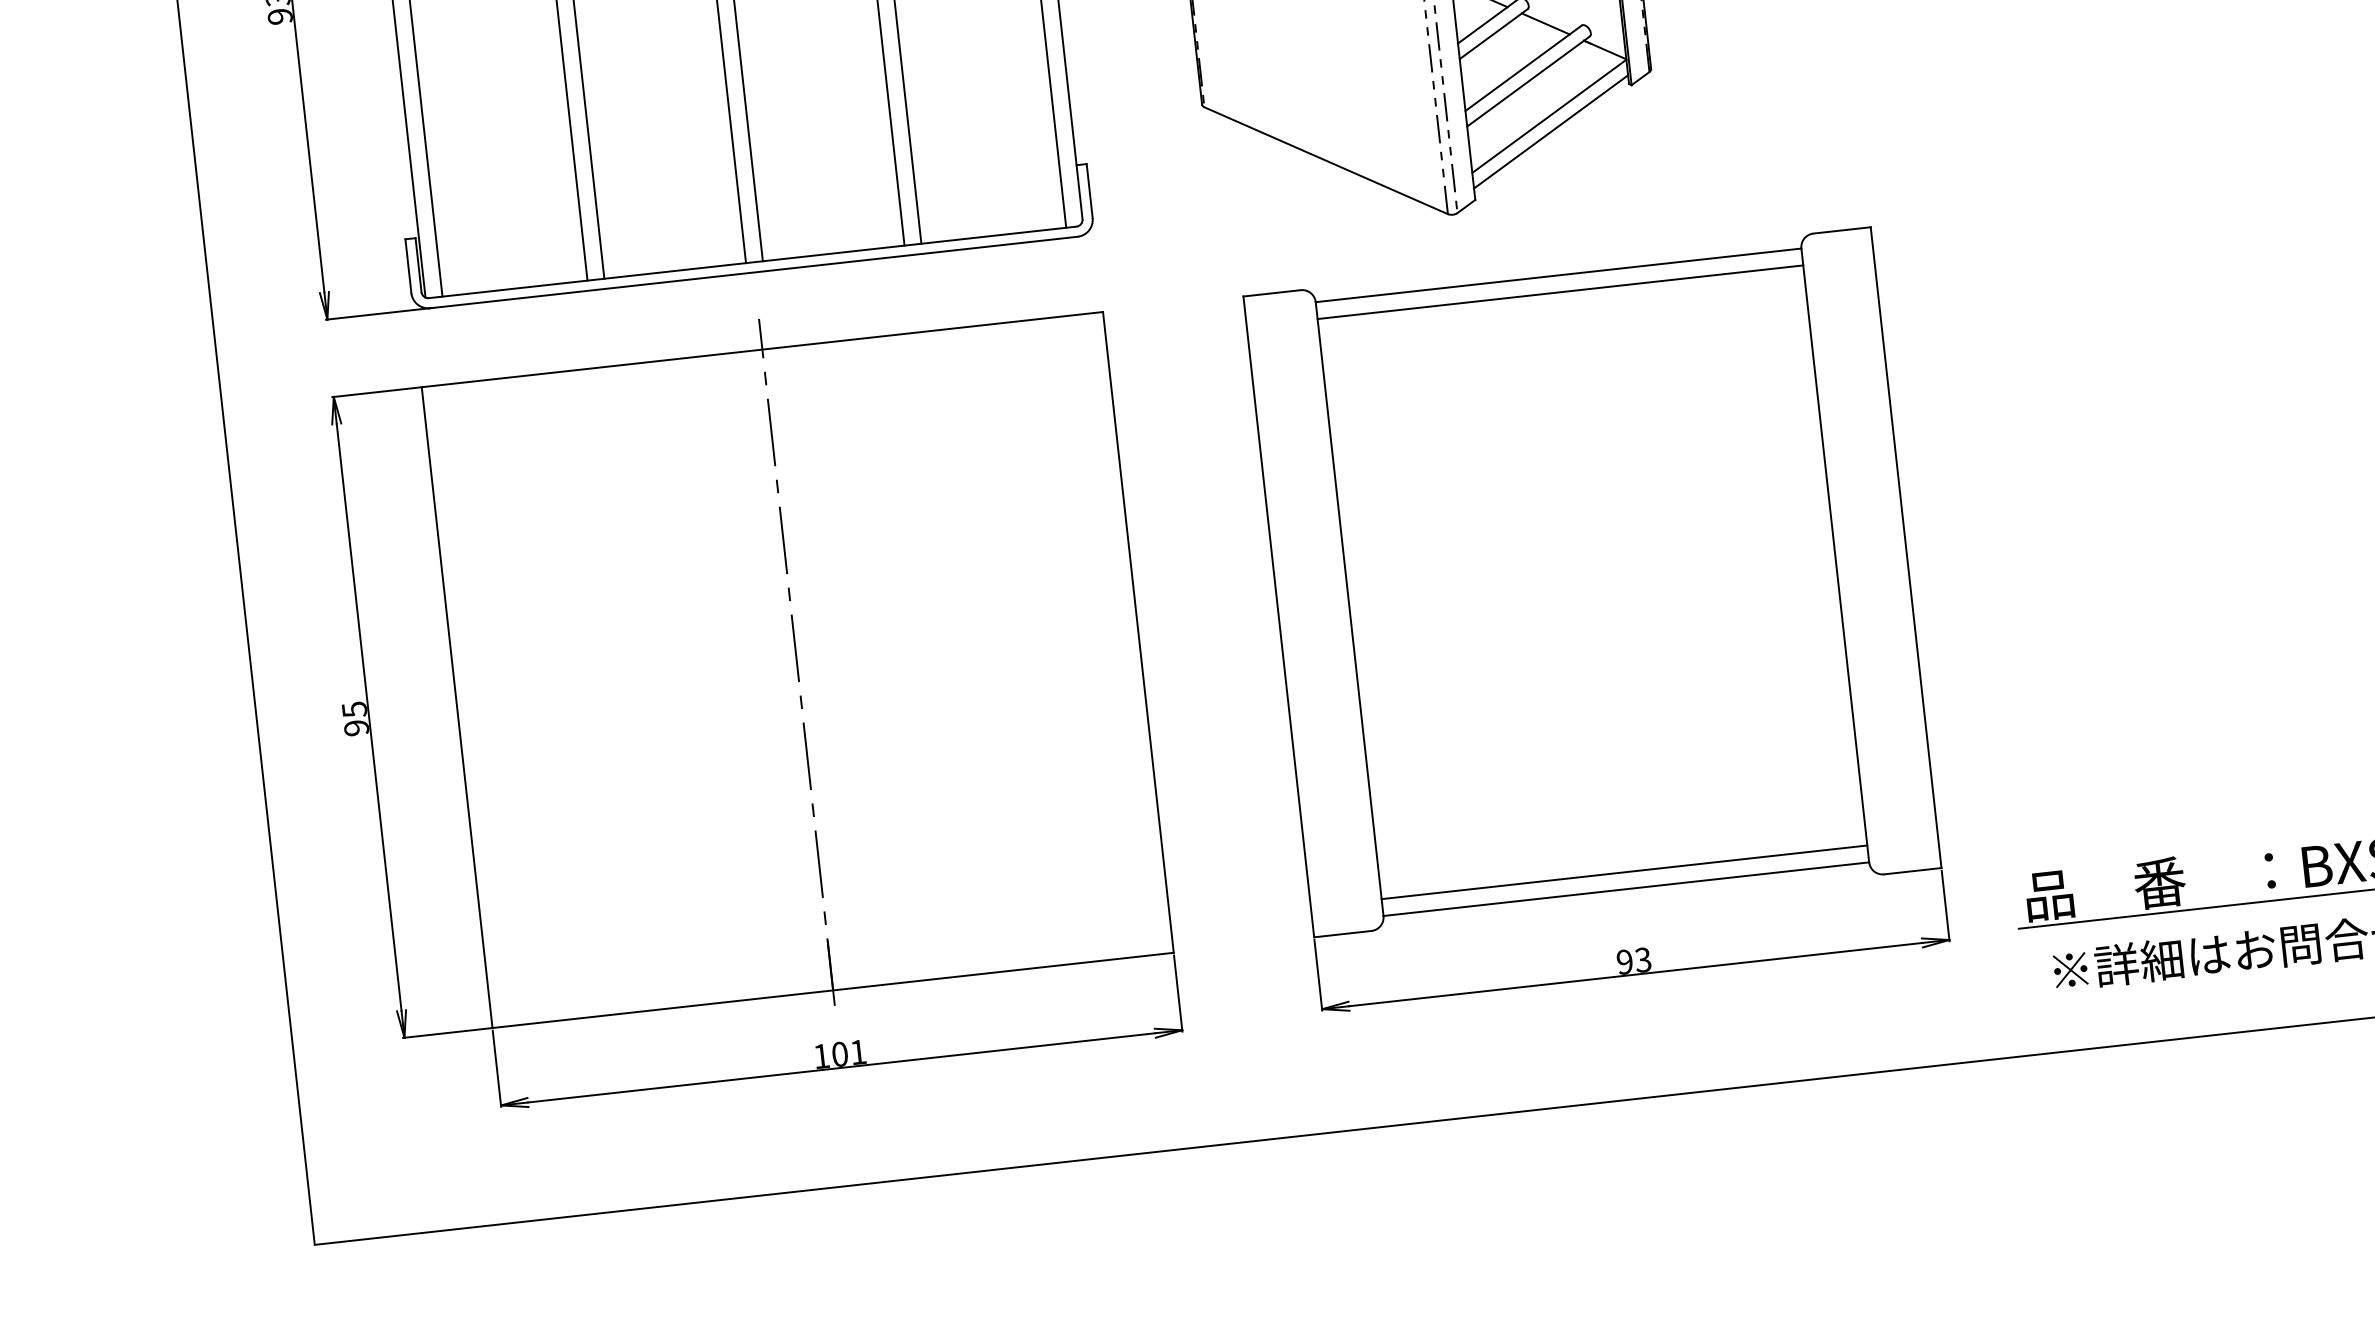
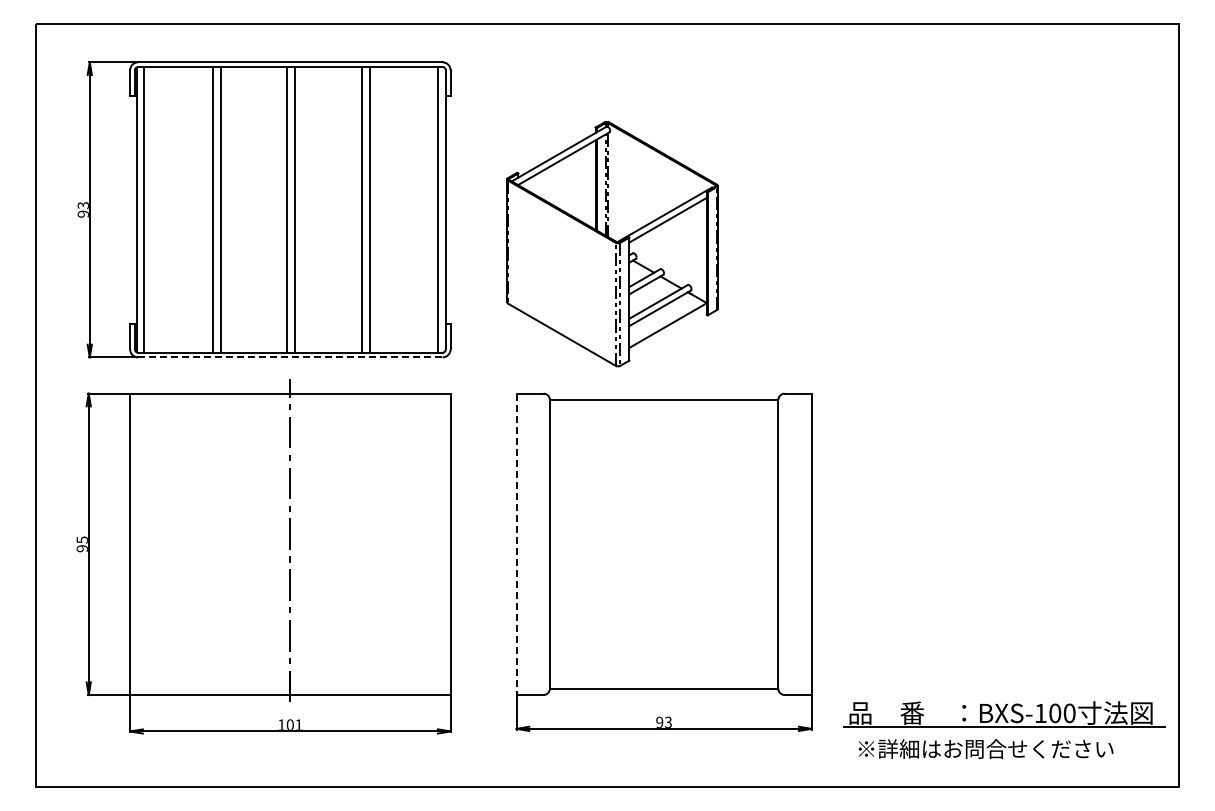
line: (1549, 131) -> (667, 332), removed
line: (754, 272) -> (290, 357), solid -> dashed
line: (1559, 291) -> (663, 407), removed
line: (1278, 617) -> (516, 544), solid -> dashed
line: (1623, 871) -> (663, 680), removed

